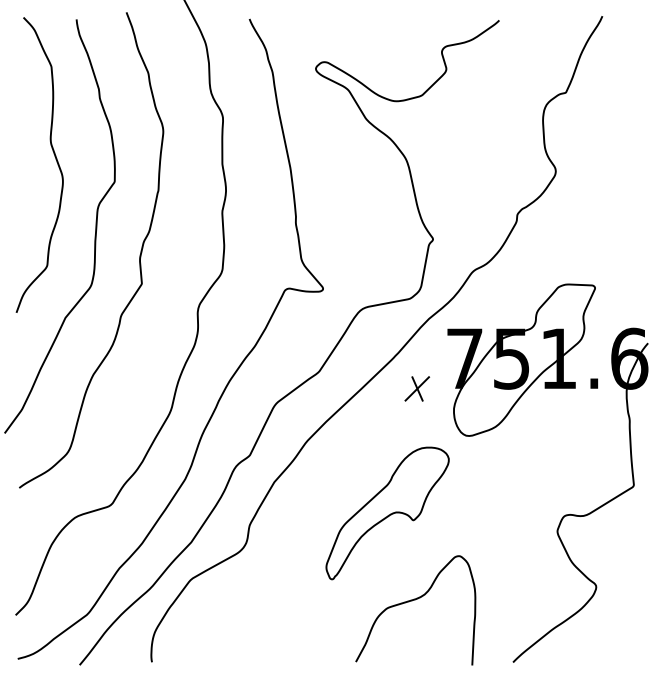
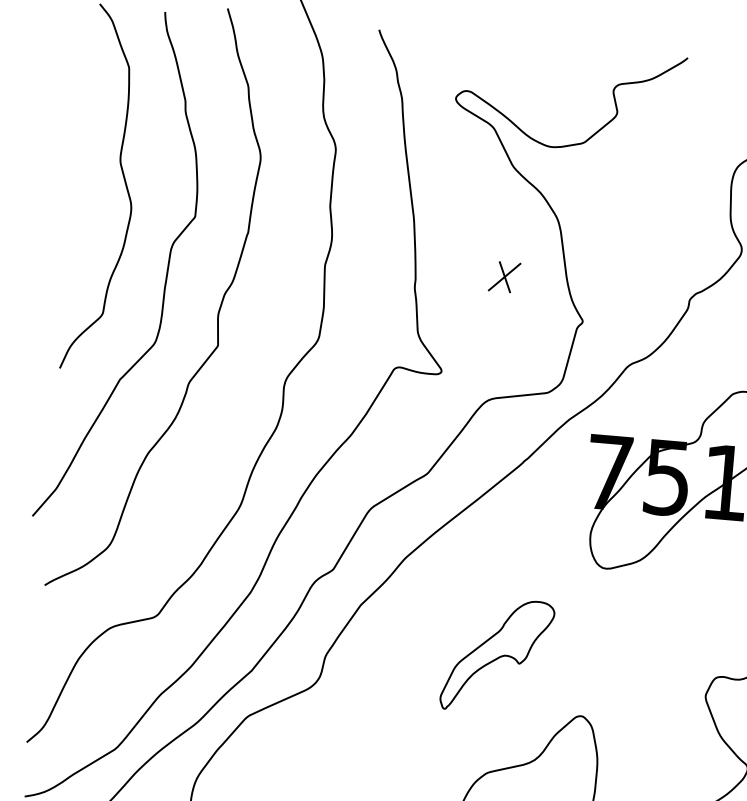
part: (417, 388) -> (504, 276), moved
part: (387, 513) -> (497, 655), size x0.7

